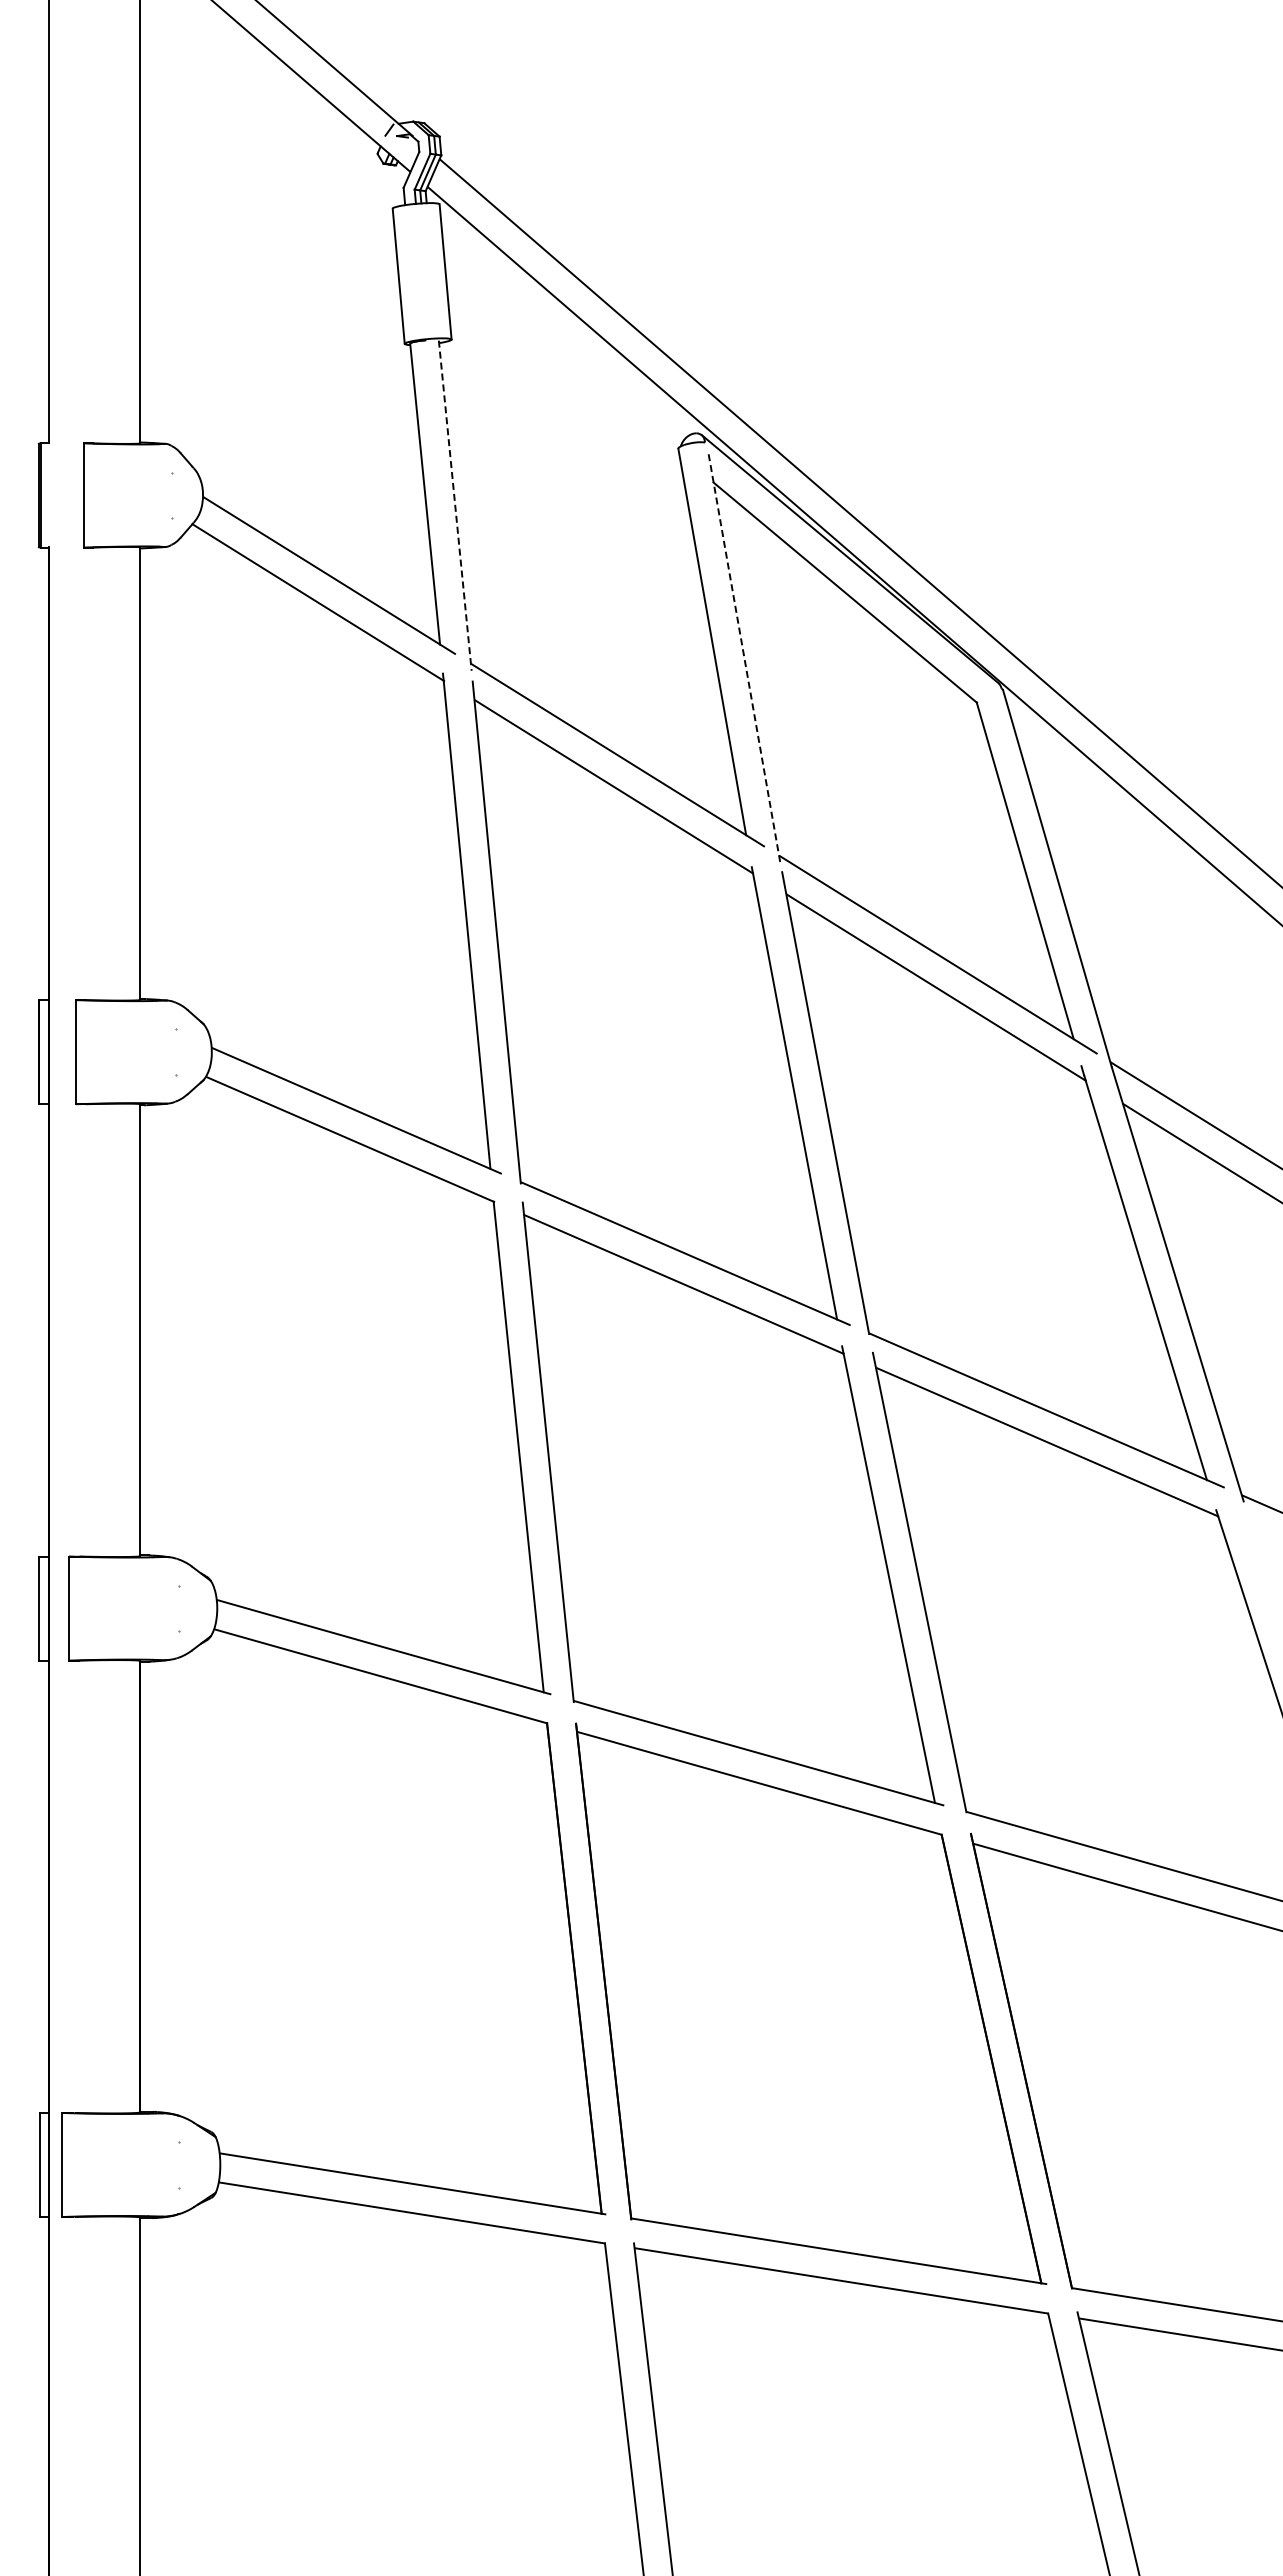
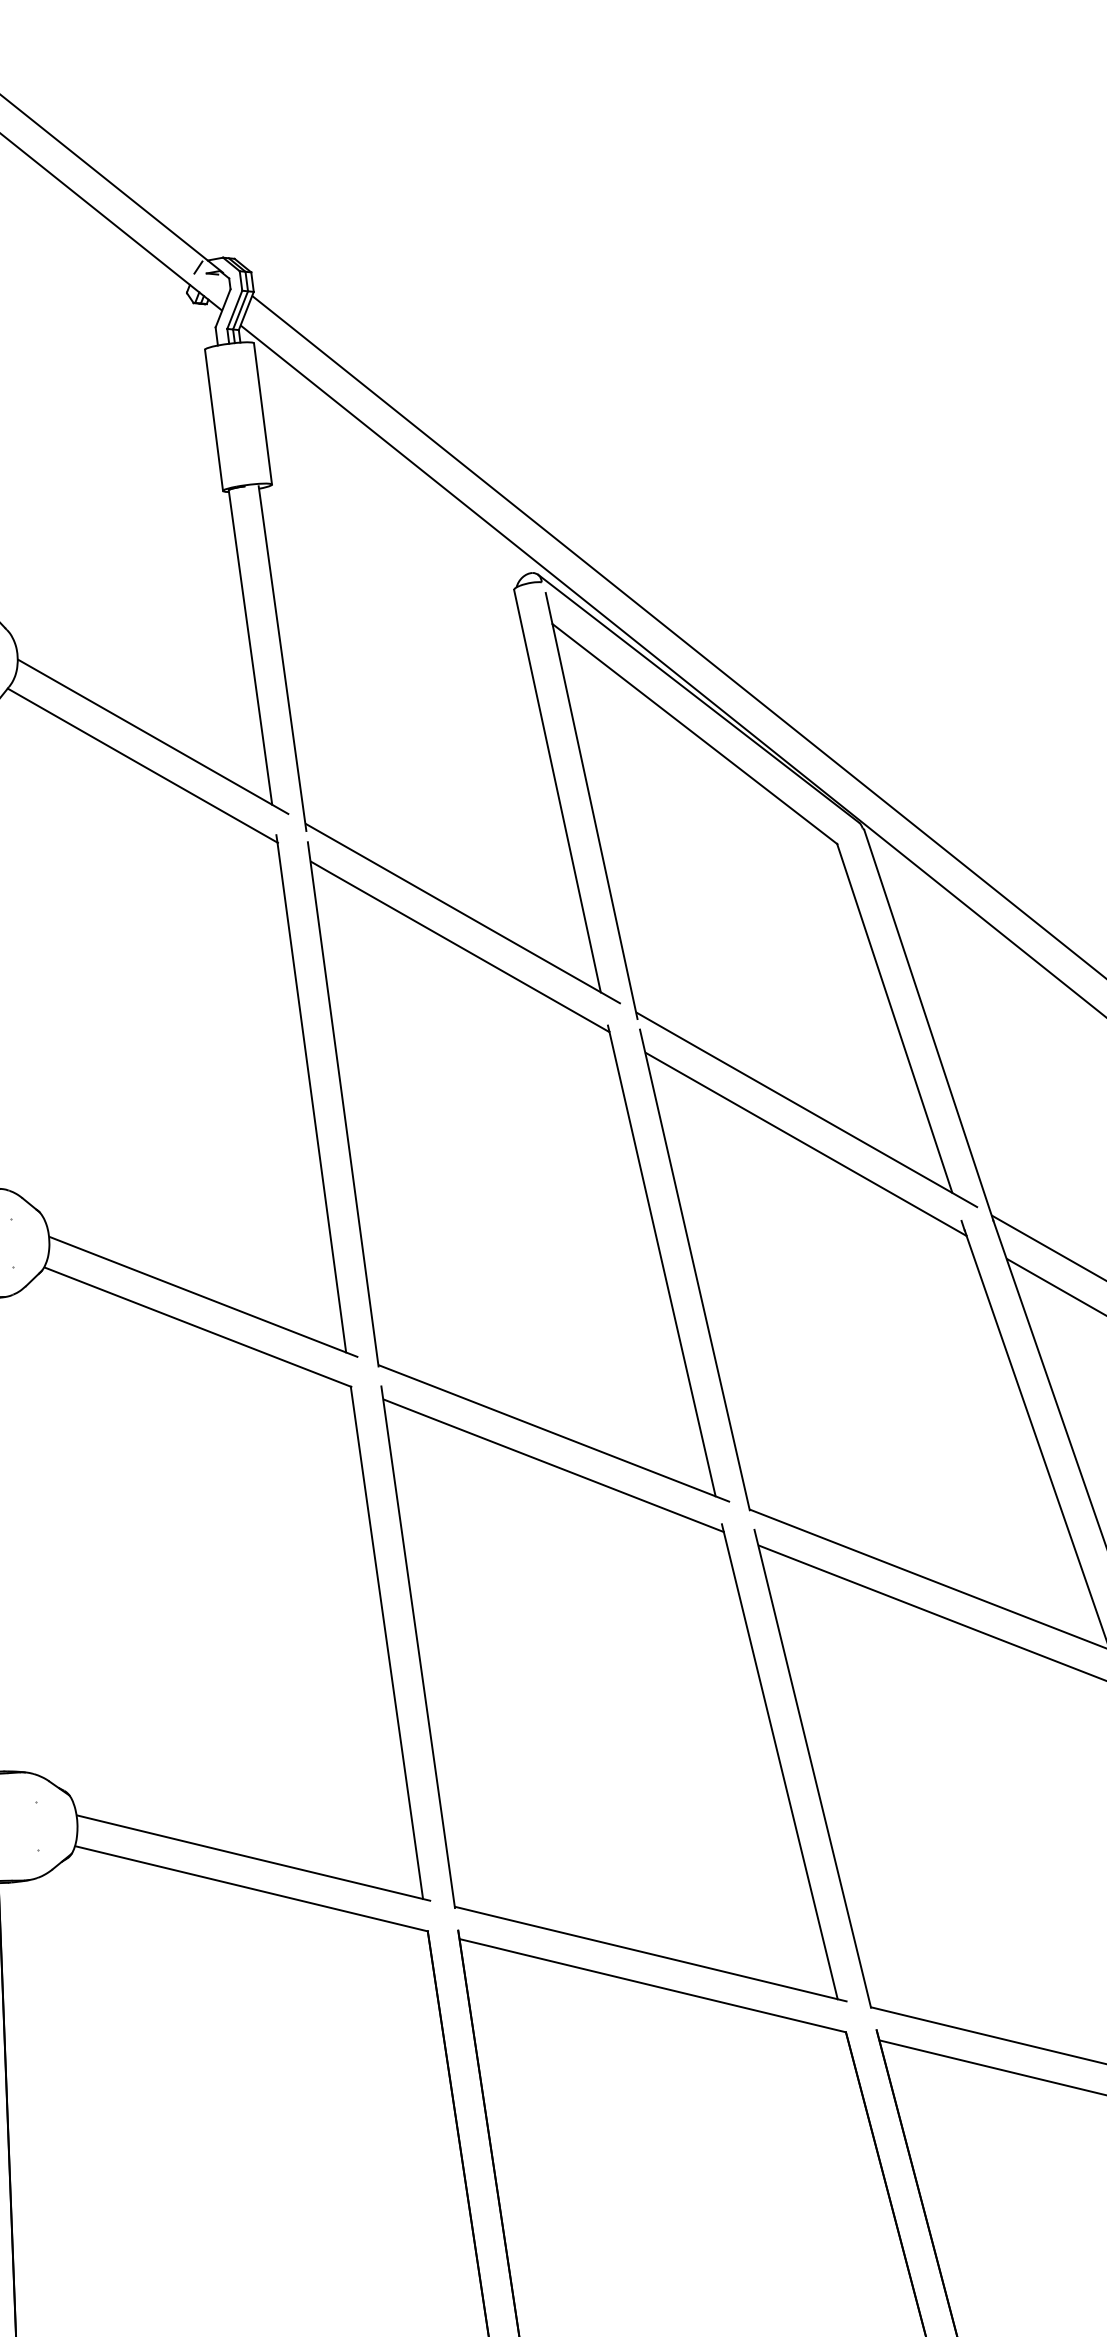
line: (455, 505) -> (282, 658), dashed -> solid
line: (744, 657) -> (591, 806), dashed -> solid

